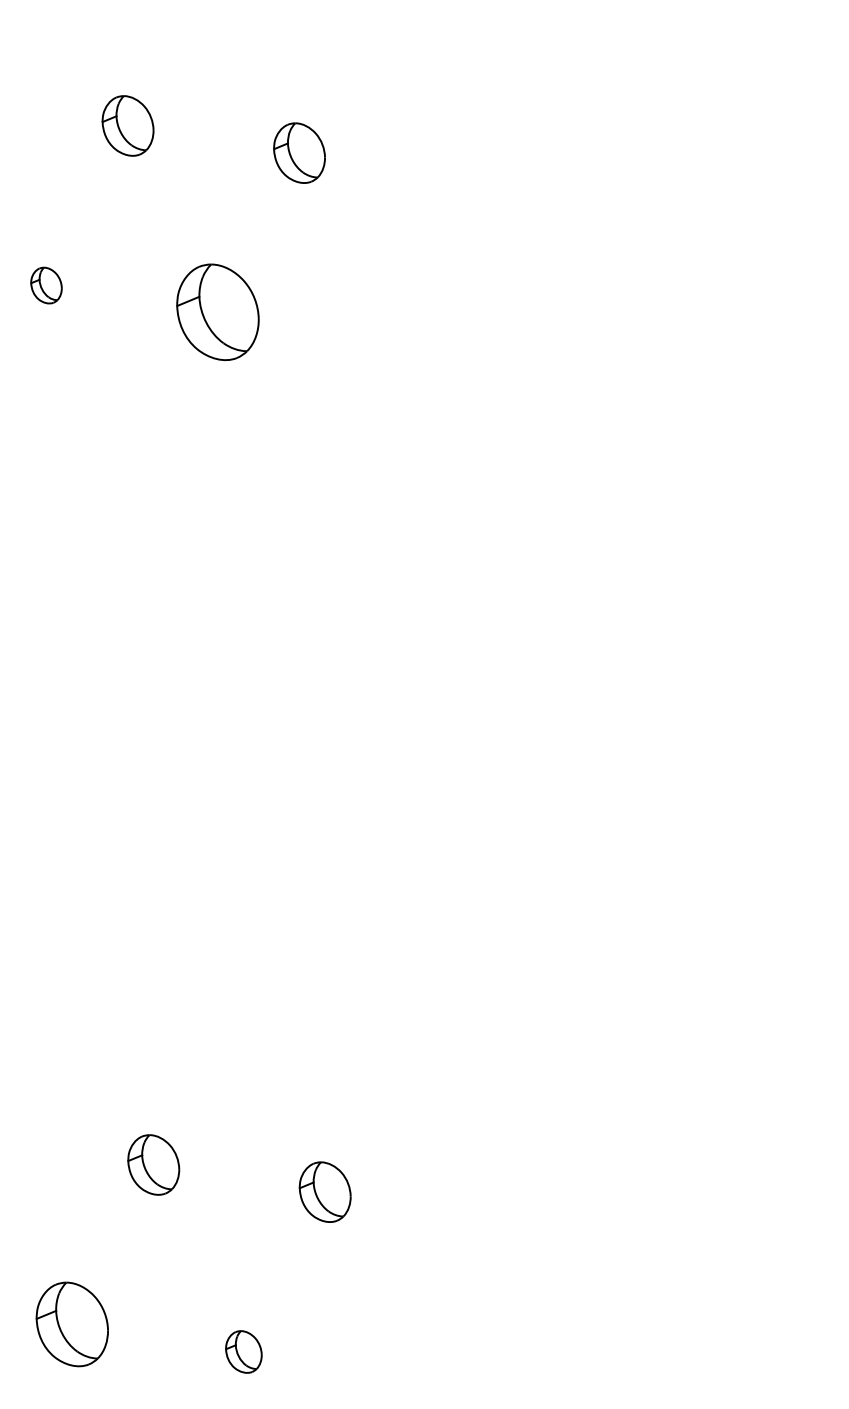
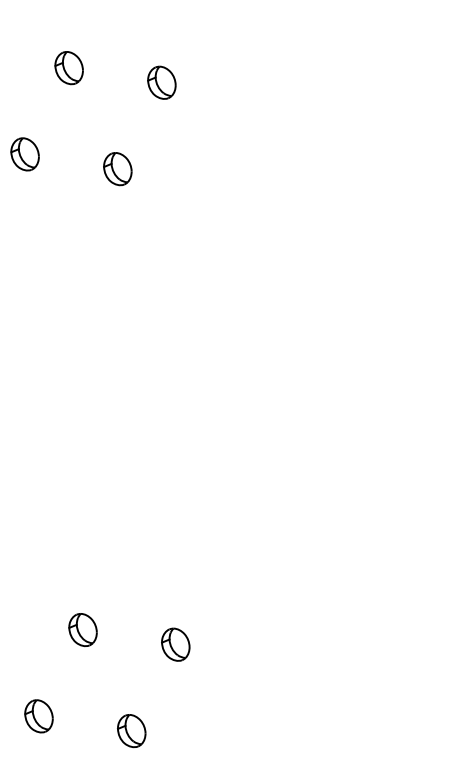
part: (45, 285) -> (24, 154), size x1.67
part: (217, 313) -> (117, 169), size x0.62
part: (71, 1324) -> (38, 716), size x0.71
part: (243, 1352) -> (131, 731), size x1.43

